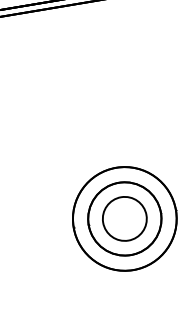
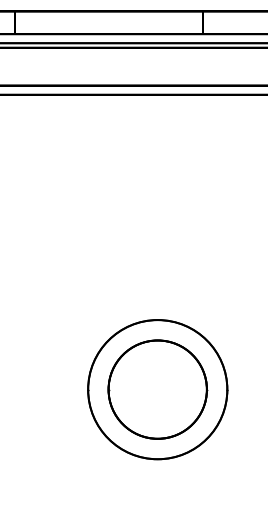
circle: (124, 218) -> (157, 389), size x1.67

